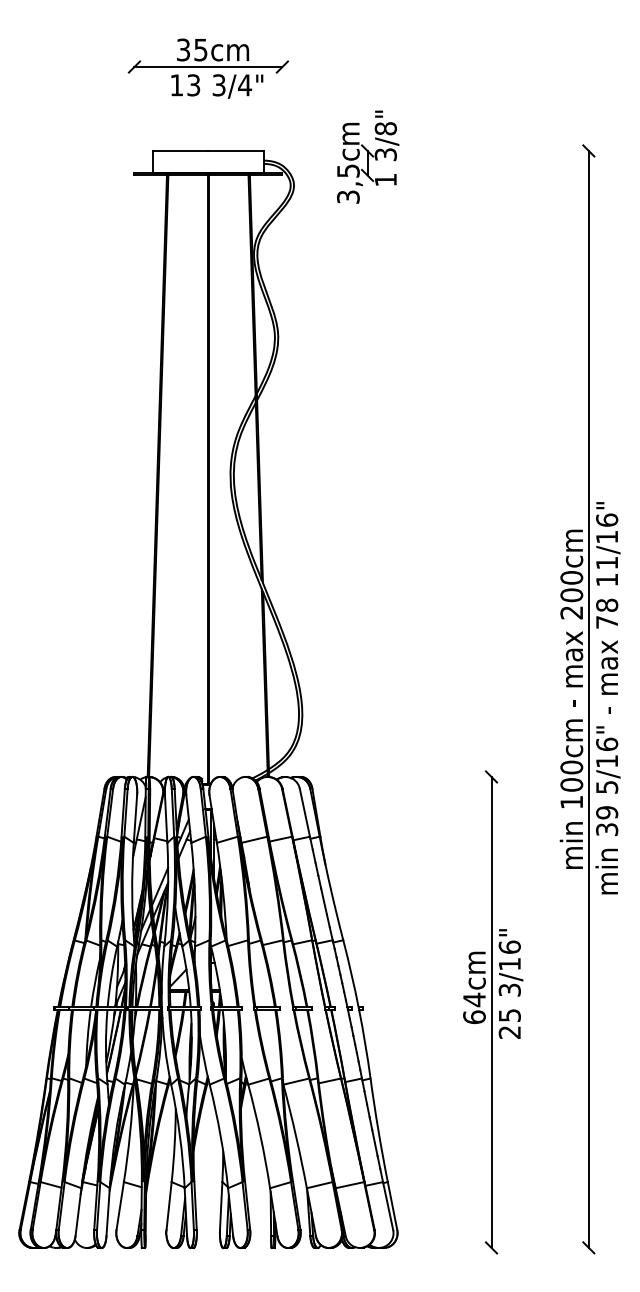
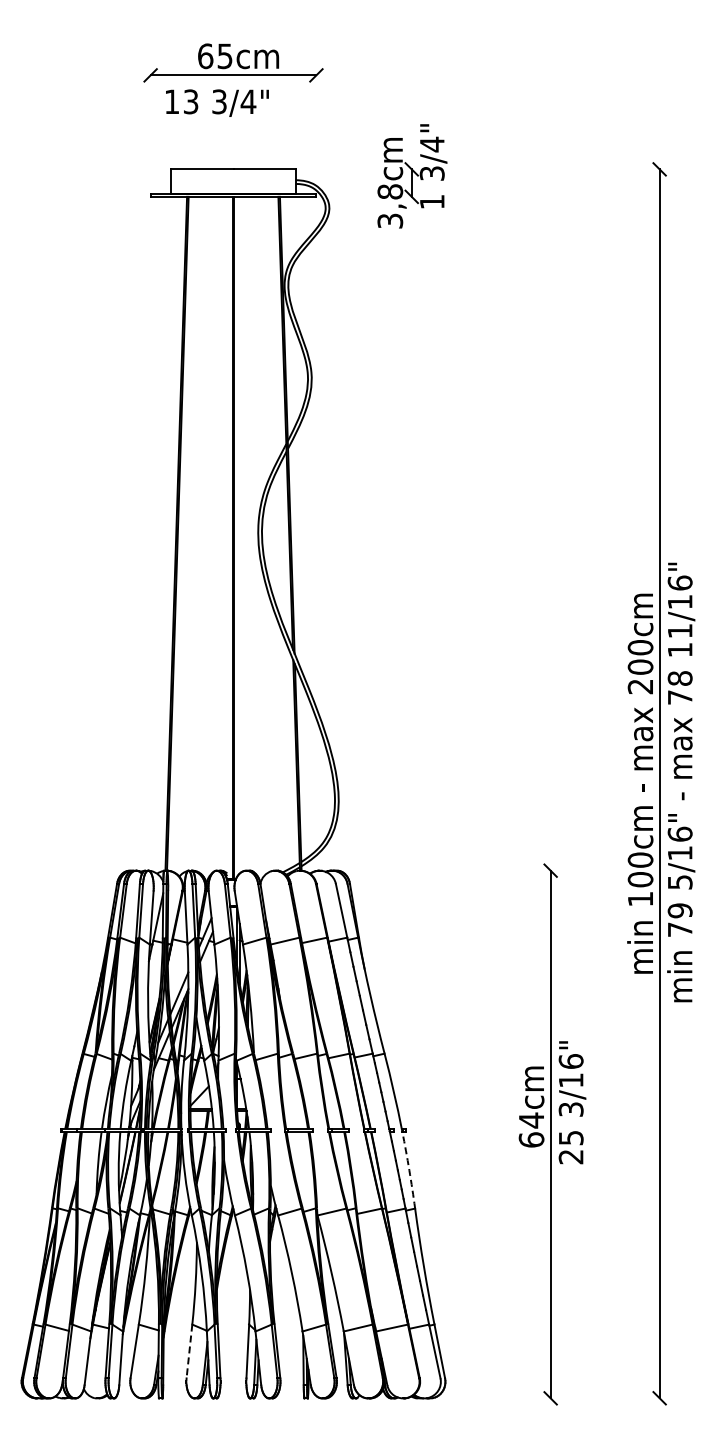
text: (183, 50) -> (205, 56), 35cm -> 65cm
text: (217, 85) -> (217, 102), moved
text: (385, 128) -> (431, 144), 3/8" -> 3/4"
text: (348, 170) -> (390, 191), 3,5cm -> 3,8cm
text: (606, 829) -> (679, 929), 39 -> 79
arc: (365, 1044) -> (409, 1170), solid -> dashed
line: (169, 1206) -> (189, 1351), solid -> dashed

